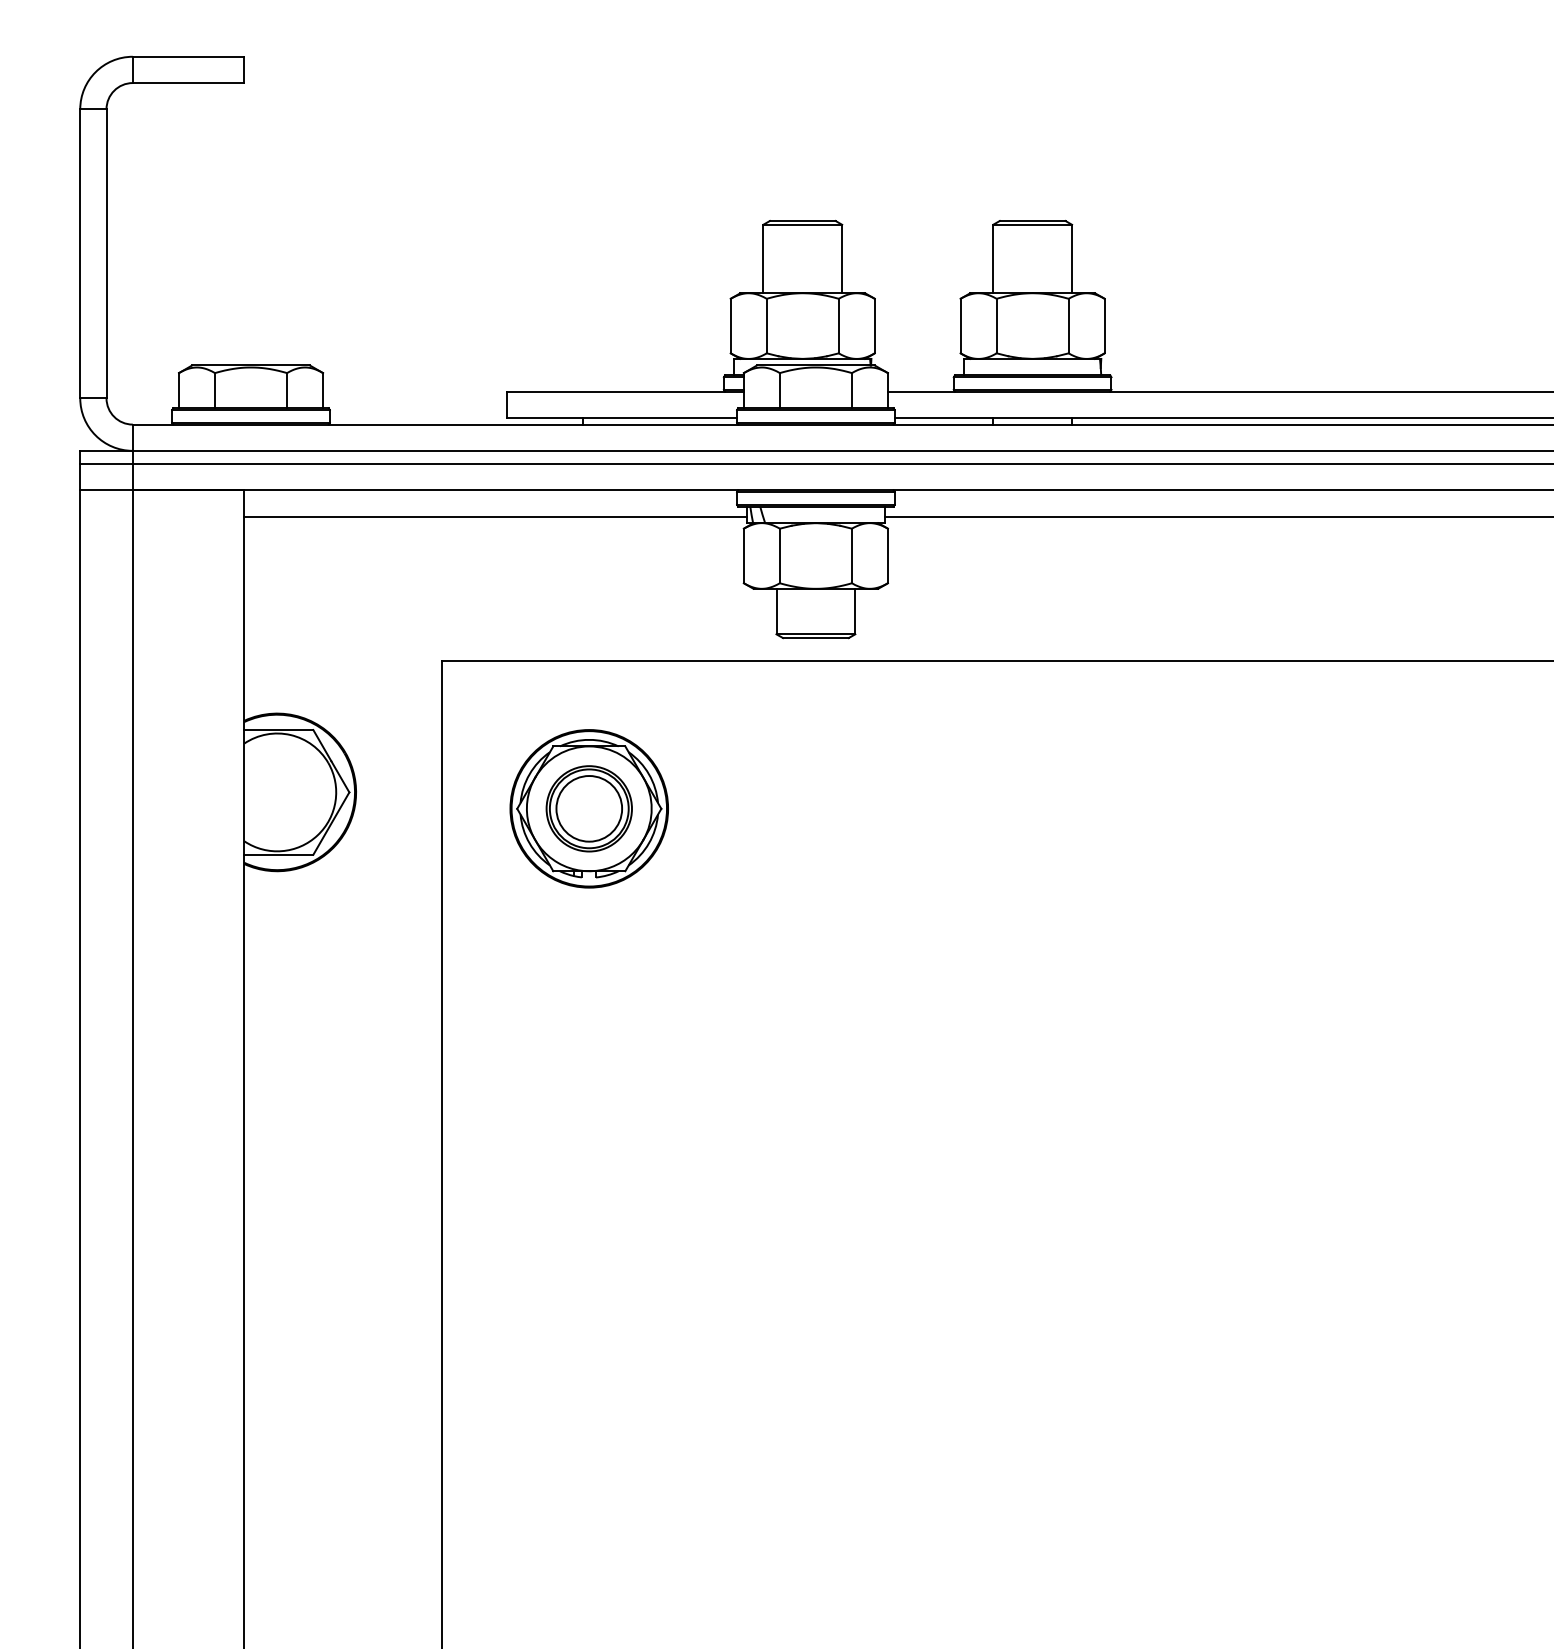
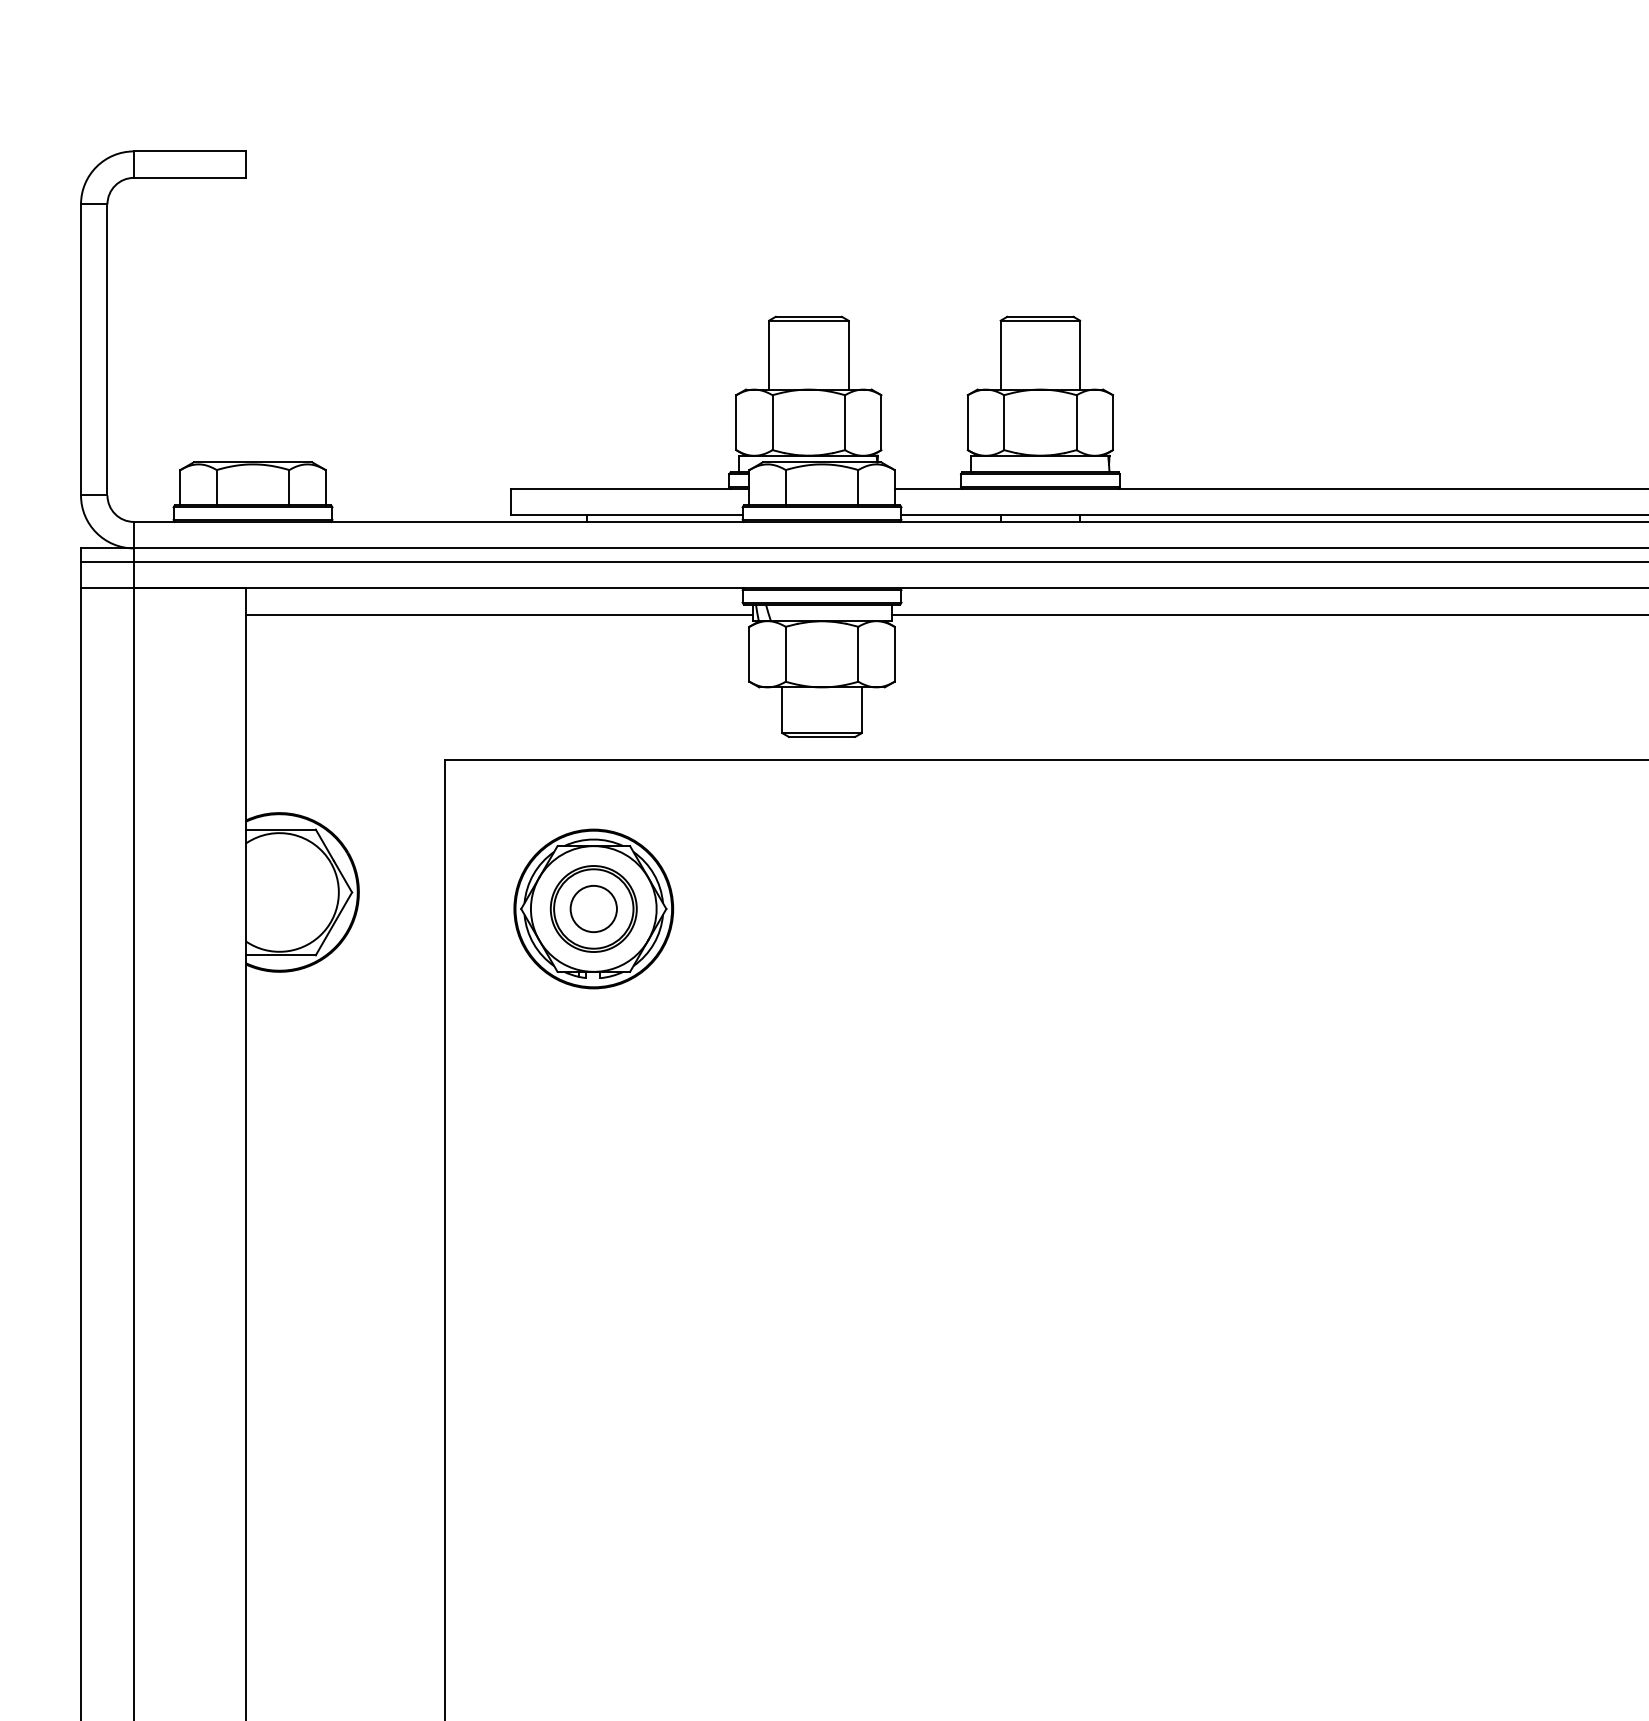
circle: (589, 808) -> (593, 908), size x0.7

